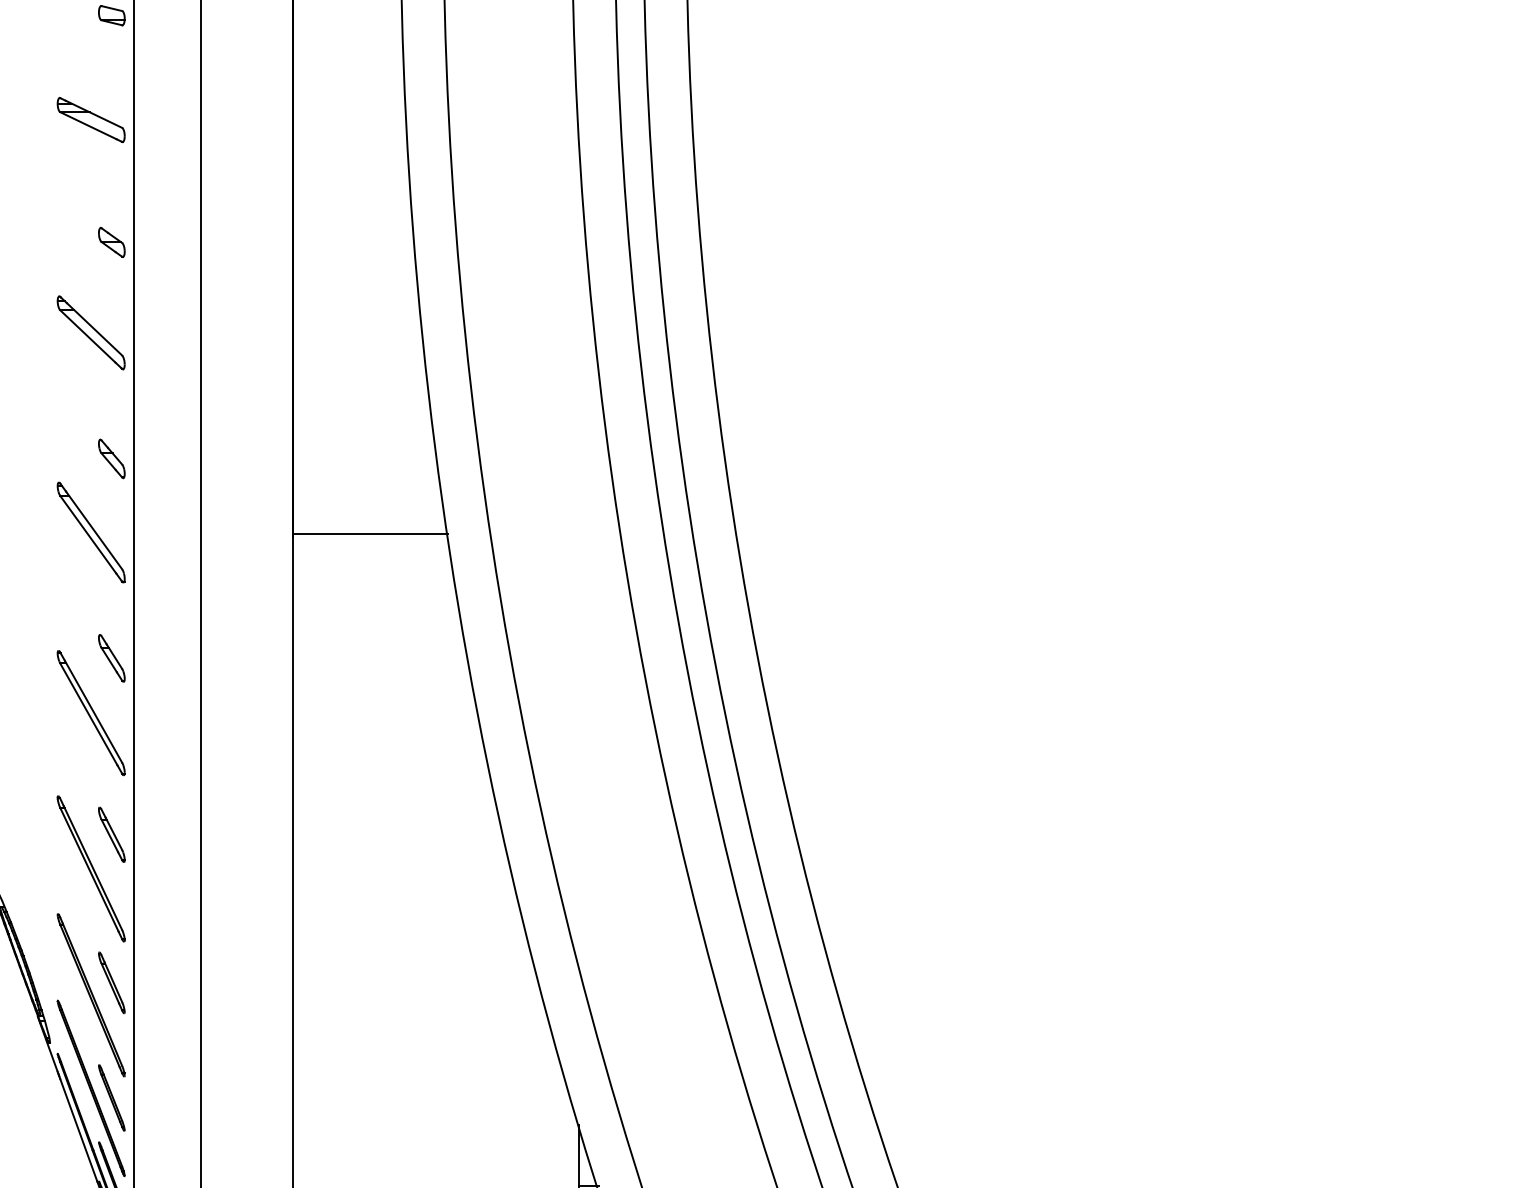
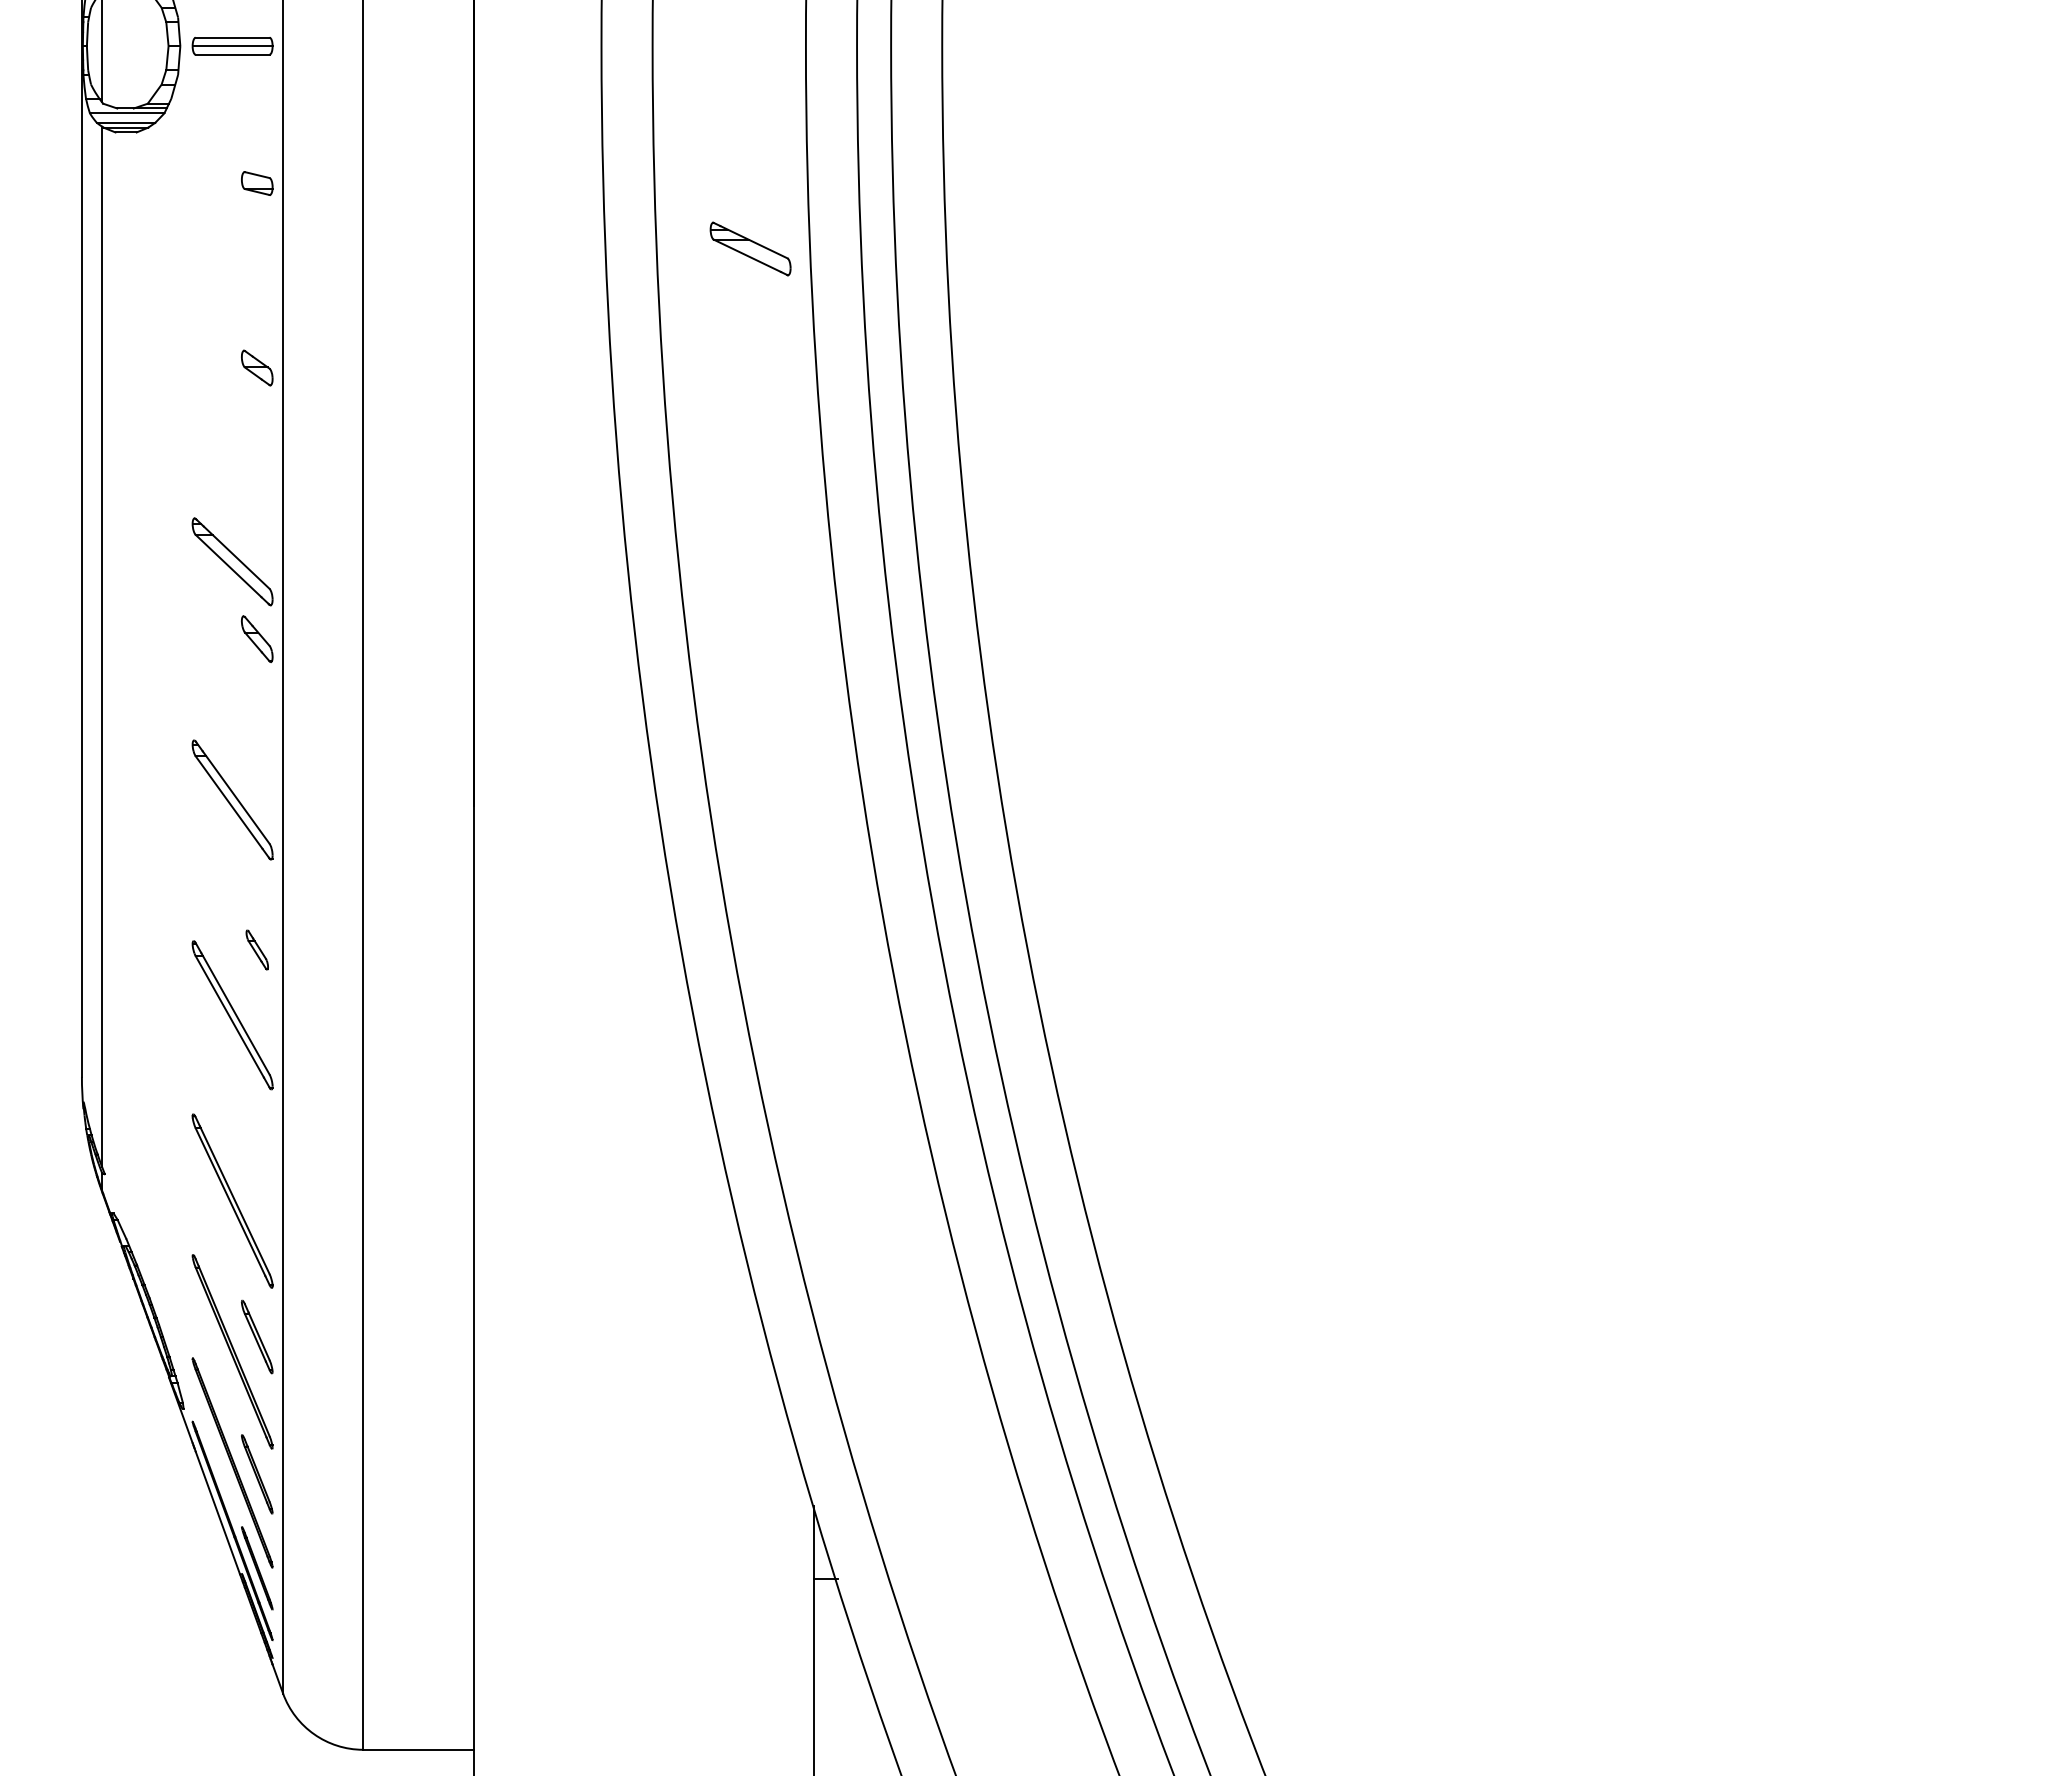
part: (91, 119) -> (750, 248), moved
part: (112, 242) -> (257, 367), moved
part: (112, 458) -> (257, 638), moved
line: (370, 533) -> (565, 801), removed
part: (112, 657) -> (257, 949), size x0.7
part: (112, 834) -> (257, 1160), removed

